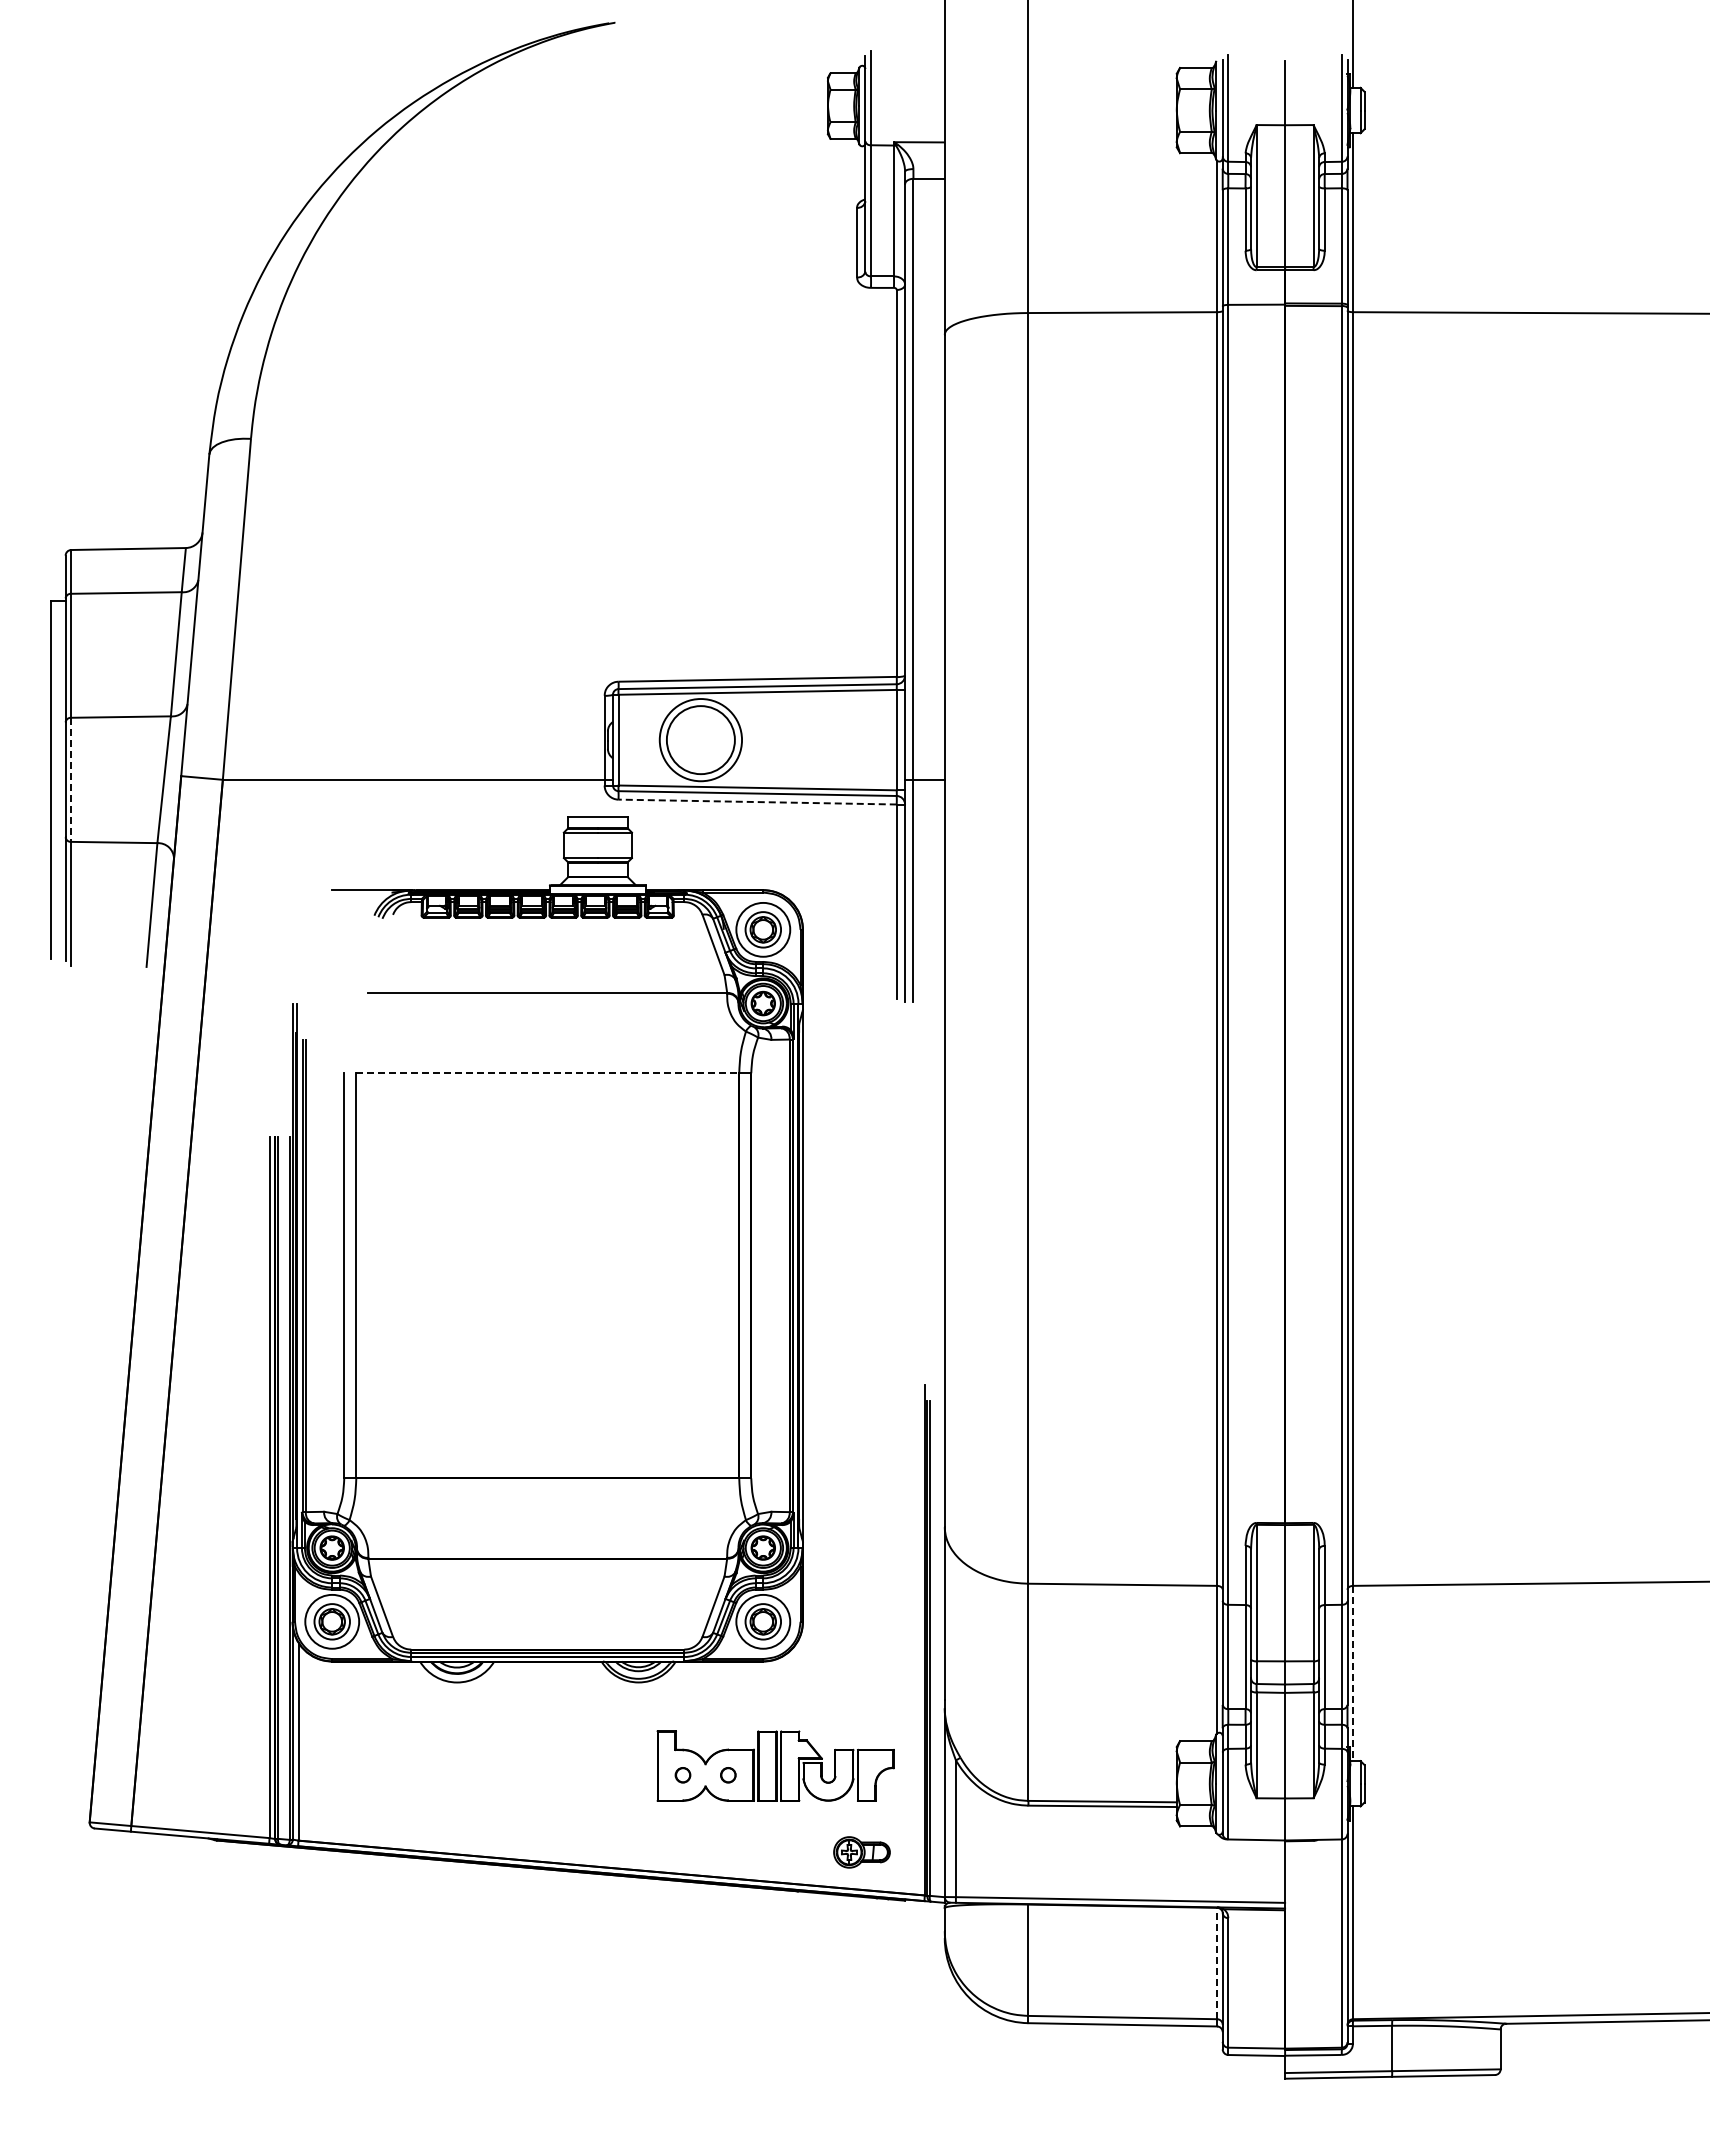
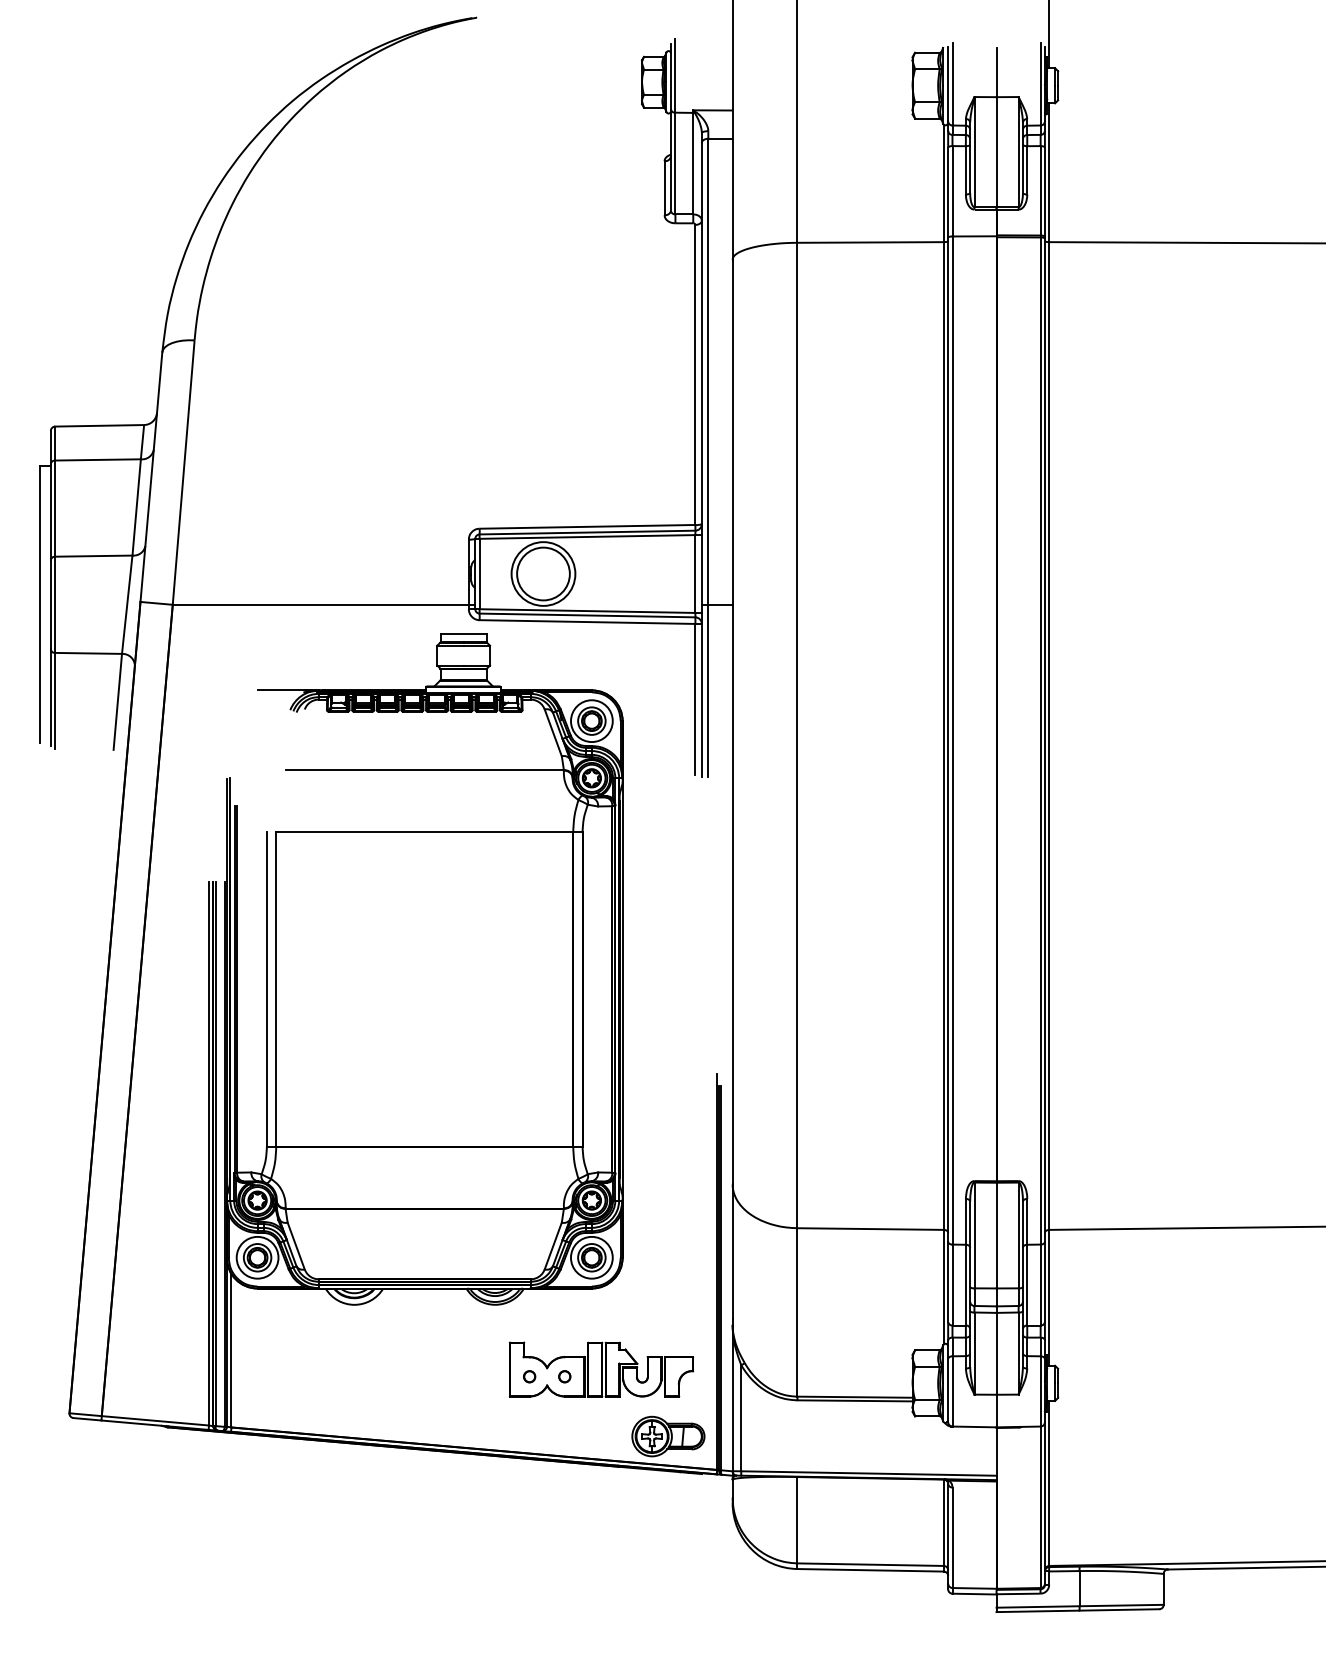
line: (71, 780) -> (55, 605), dashed -> solid
line: (757, 802) -> (587, 622), dashed -> solid
line: (548, 1073) -> (425, 832), dashed -> solid
line: (1353, 1673) -> (1049, 1297), dashed -> solid
part: (861, 1852) -> (668, 1436), size x1.67
line: (1217, 1963) -> (944, 1522), dashed -> solid

